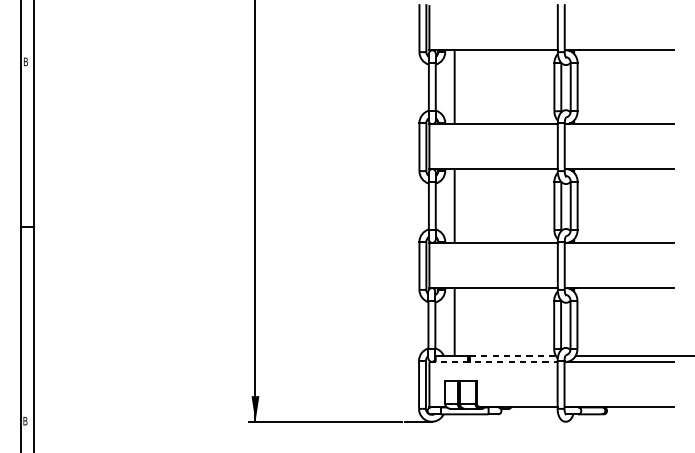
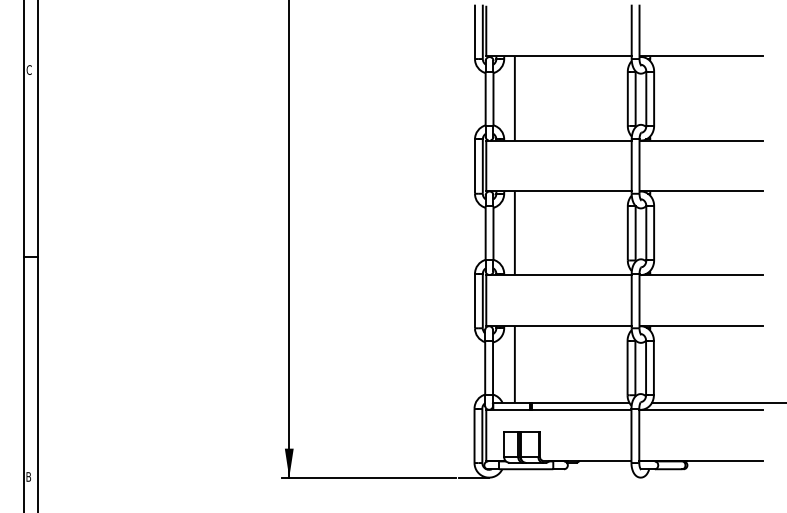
text: (25, 61) -> (28, 69), B -> C
line: (512, 355) -> (580, 402), dashed -> solid
line: (493, 362) -> (558, 410), dashed -> solid

